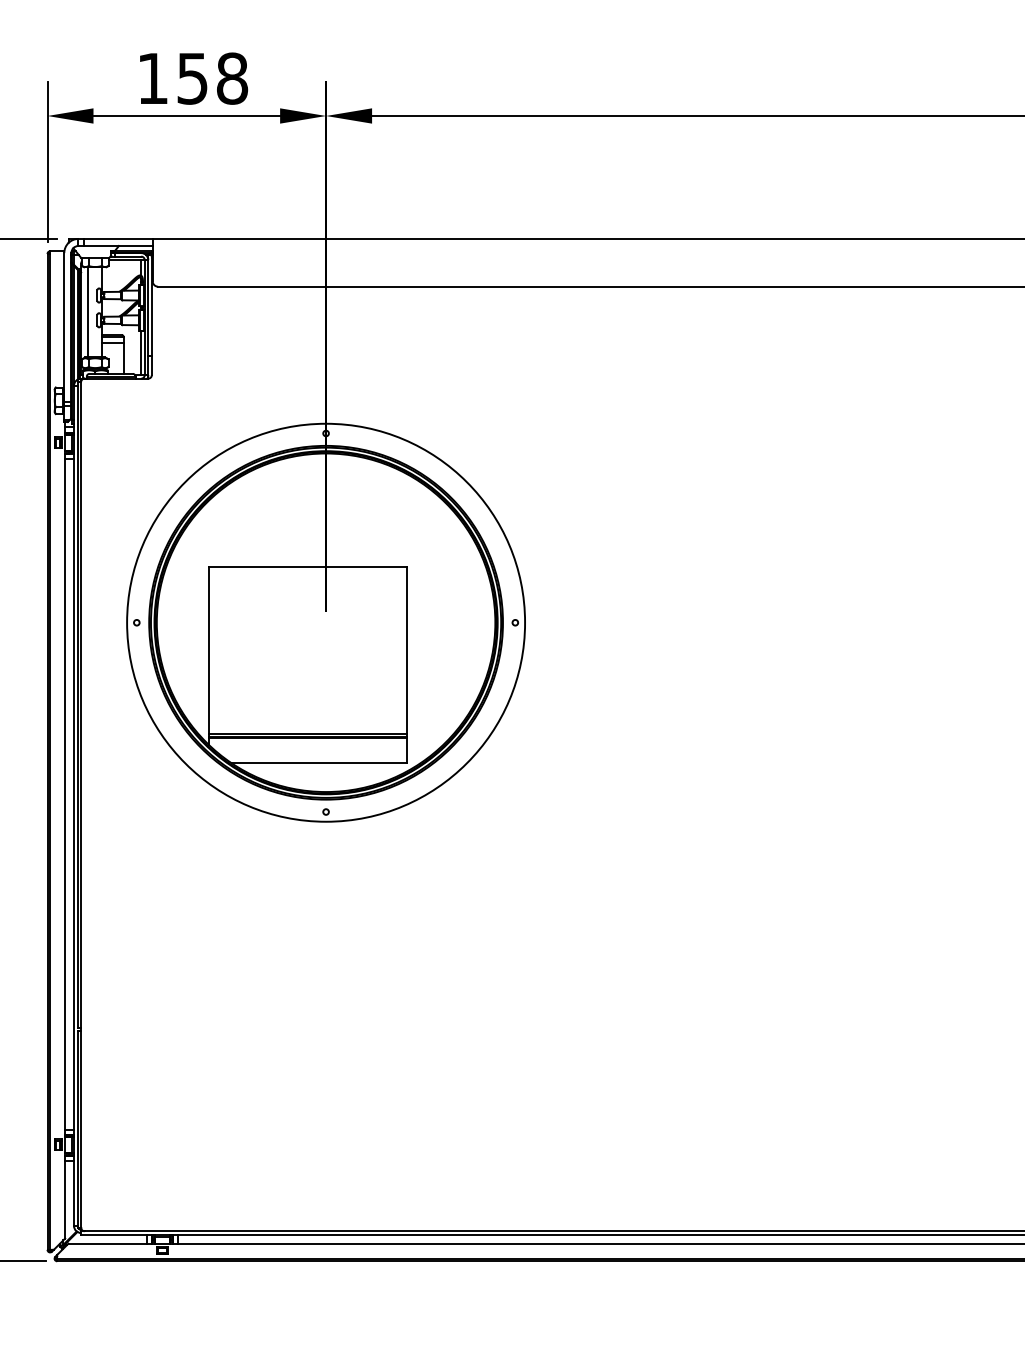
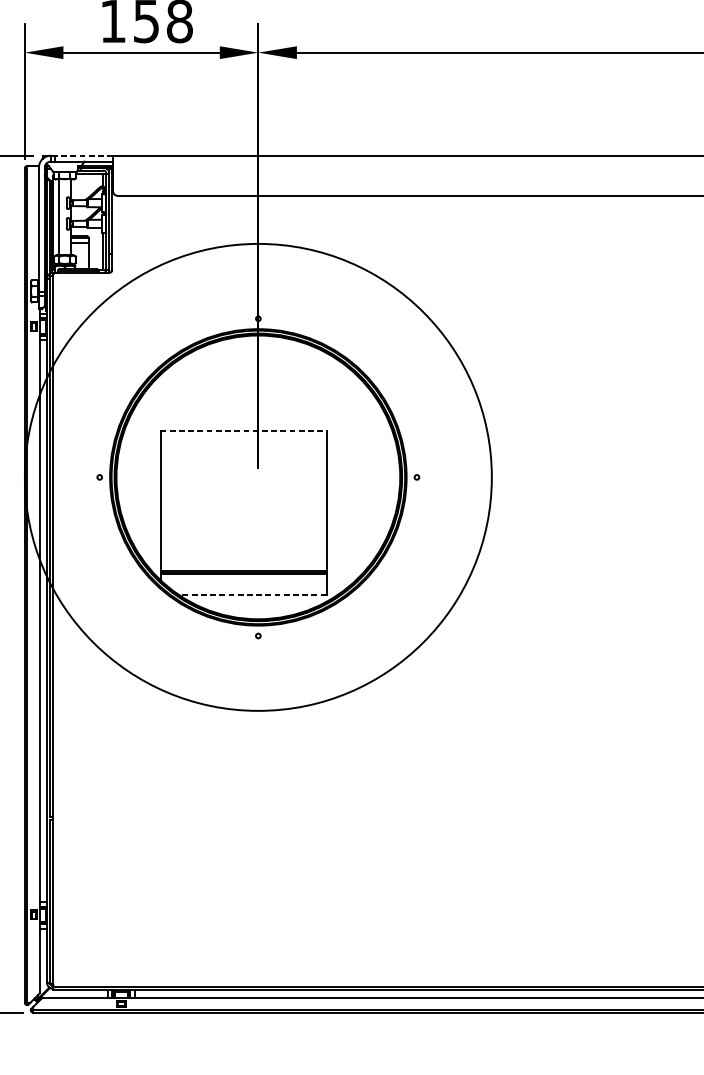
line: (117, 238) -> (83, 155), solid -> dashed
line: (308, 567) -> (243, 431), solid -> dashed
circle: (326, 622) -> (258, 477), size x1.4
line: (319, 763) -> (252, 595), solid -> dashed

